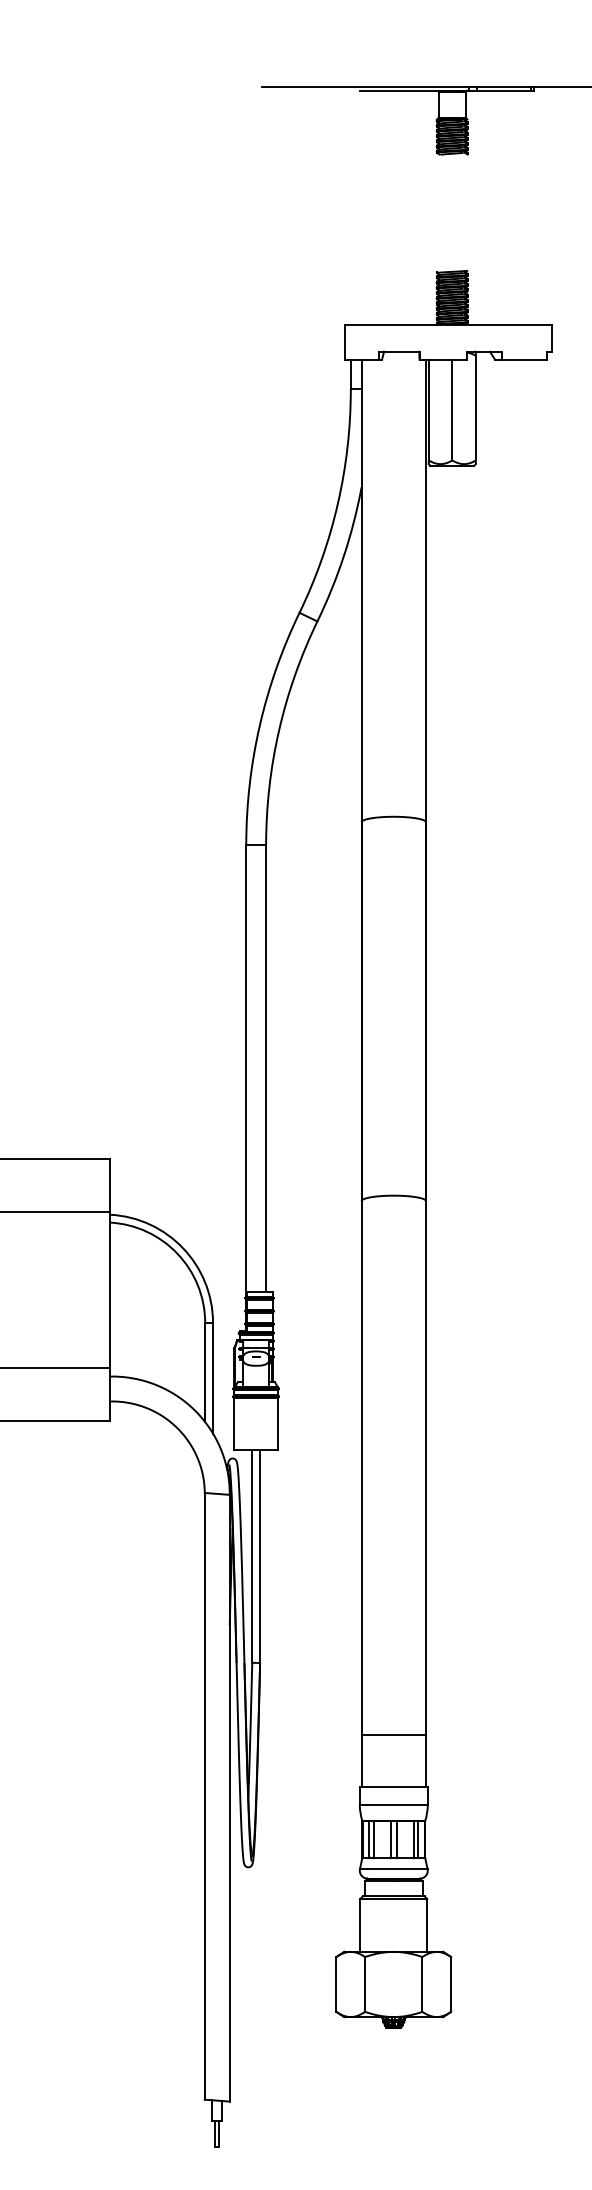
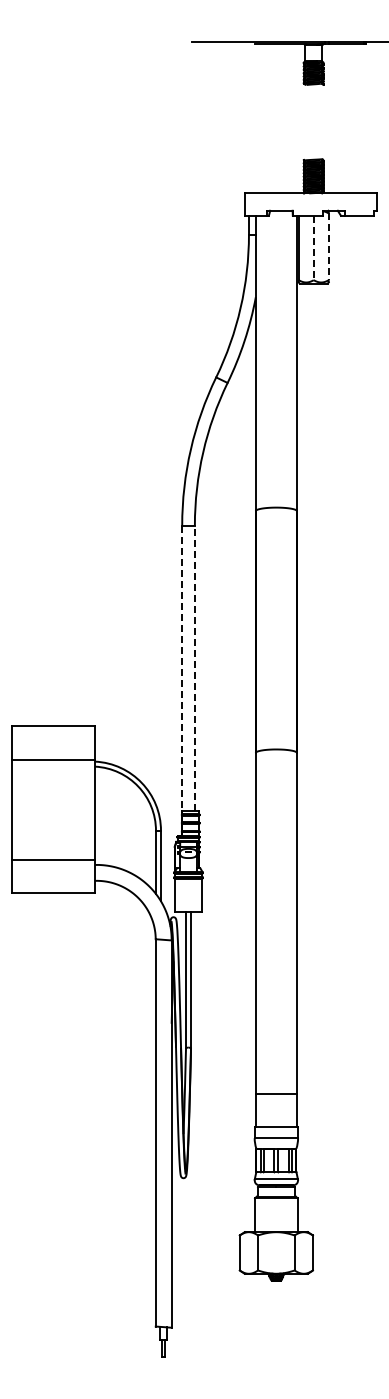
line: (475, 409) -> (328, 247), solid -> dashed
line: (451, 410) -> (313, 248), solid -> dashed
line: (265, 1068) -> (194, 668), solid -> dashed
line: (246, 1071) -> (182, 670), solid -> dashed

